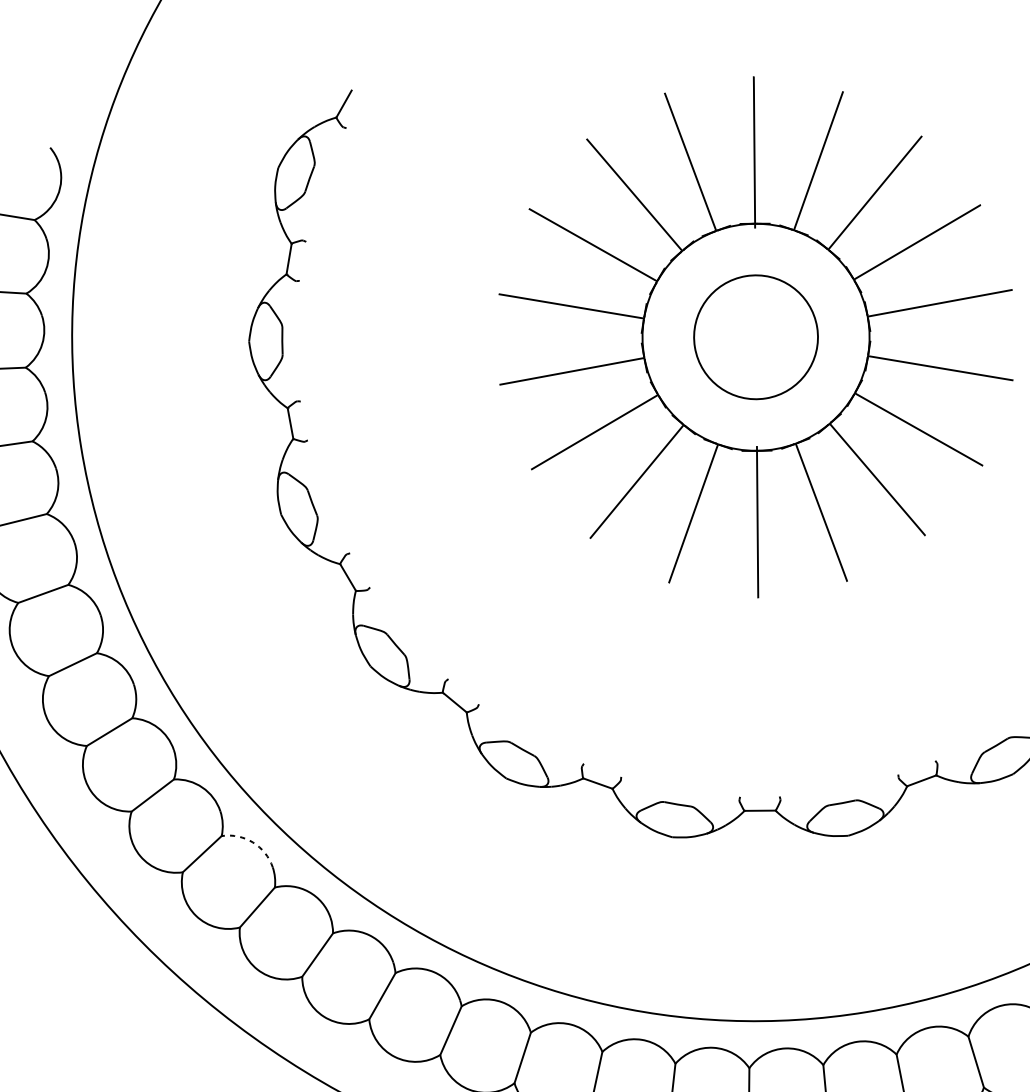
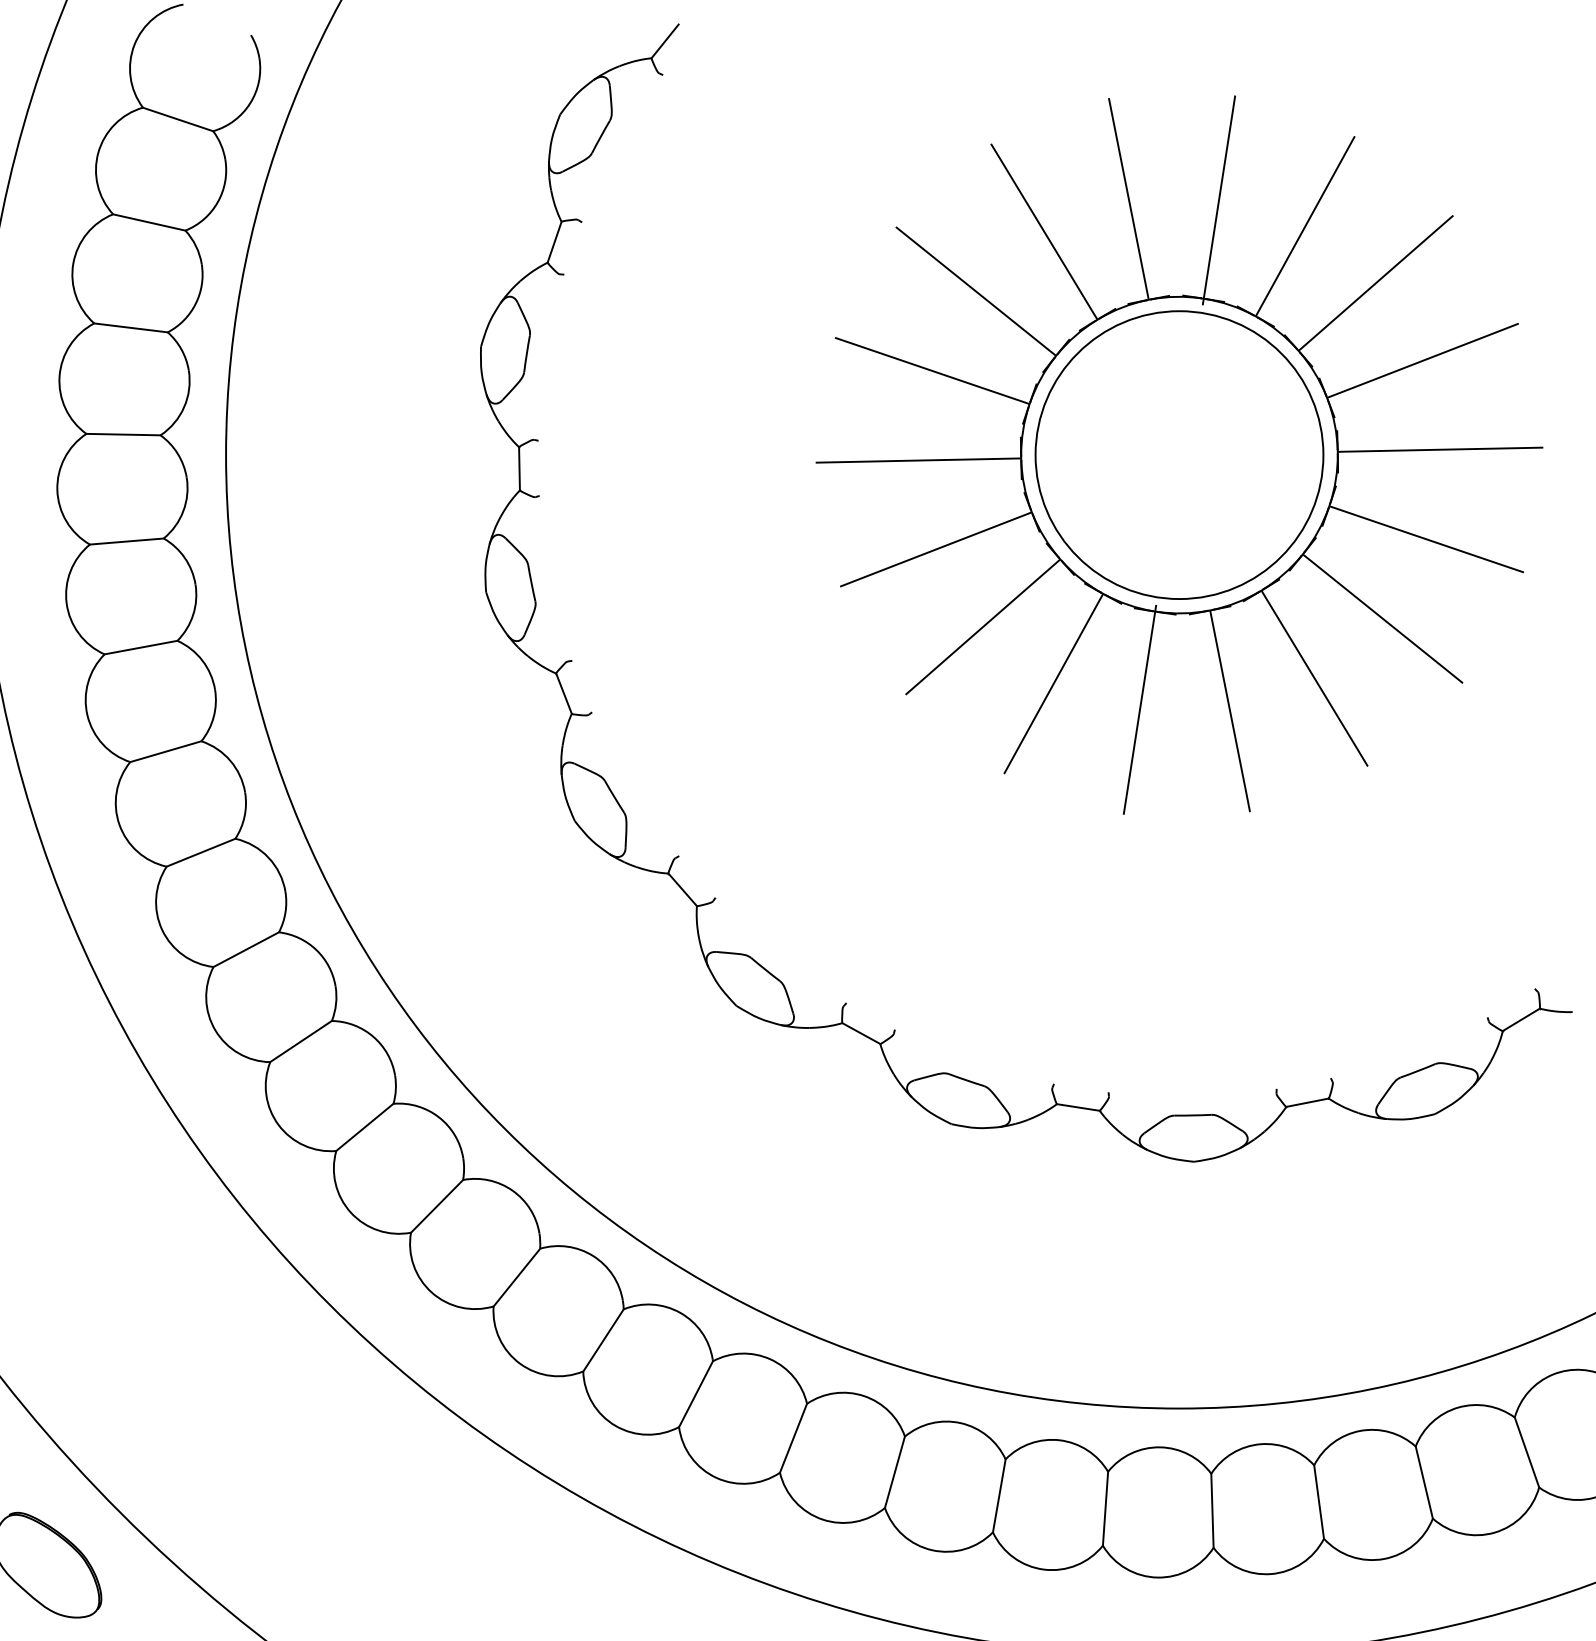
circle: (756, 337) -> (1179, 455), size x1.67
arc: (252, 842) -> (373, 1036), dashed -> solid

